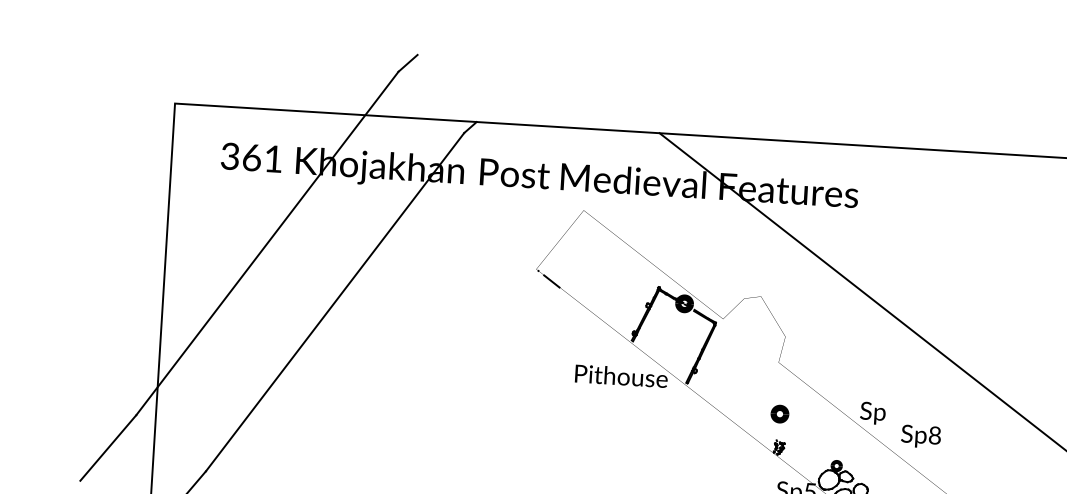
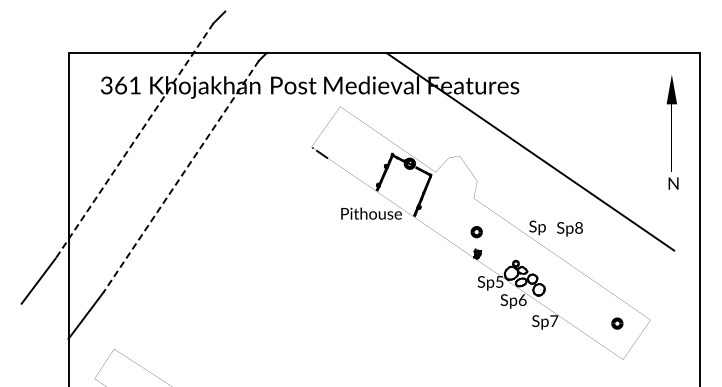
line: (267, 242) -> (134, 140), solid -> dashed
line: (335, 301) -> (181, 176), solid -> dashed
text: (920, 437) -> (569, 229), moved

